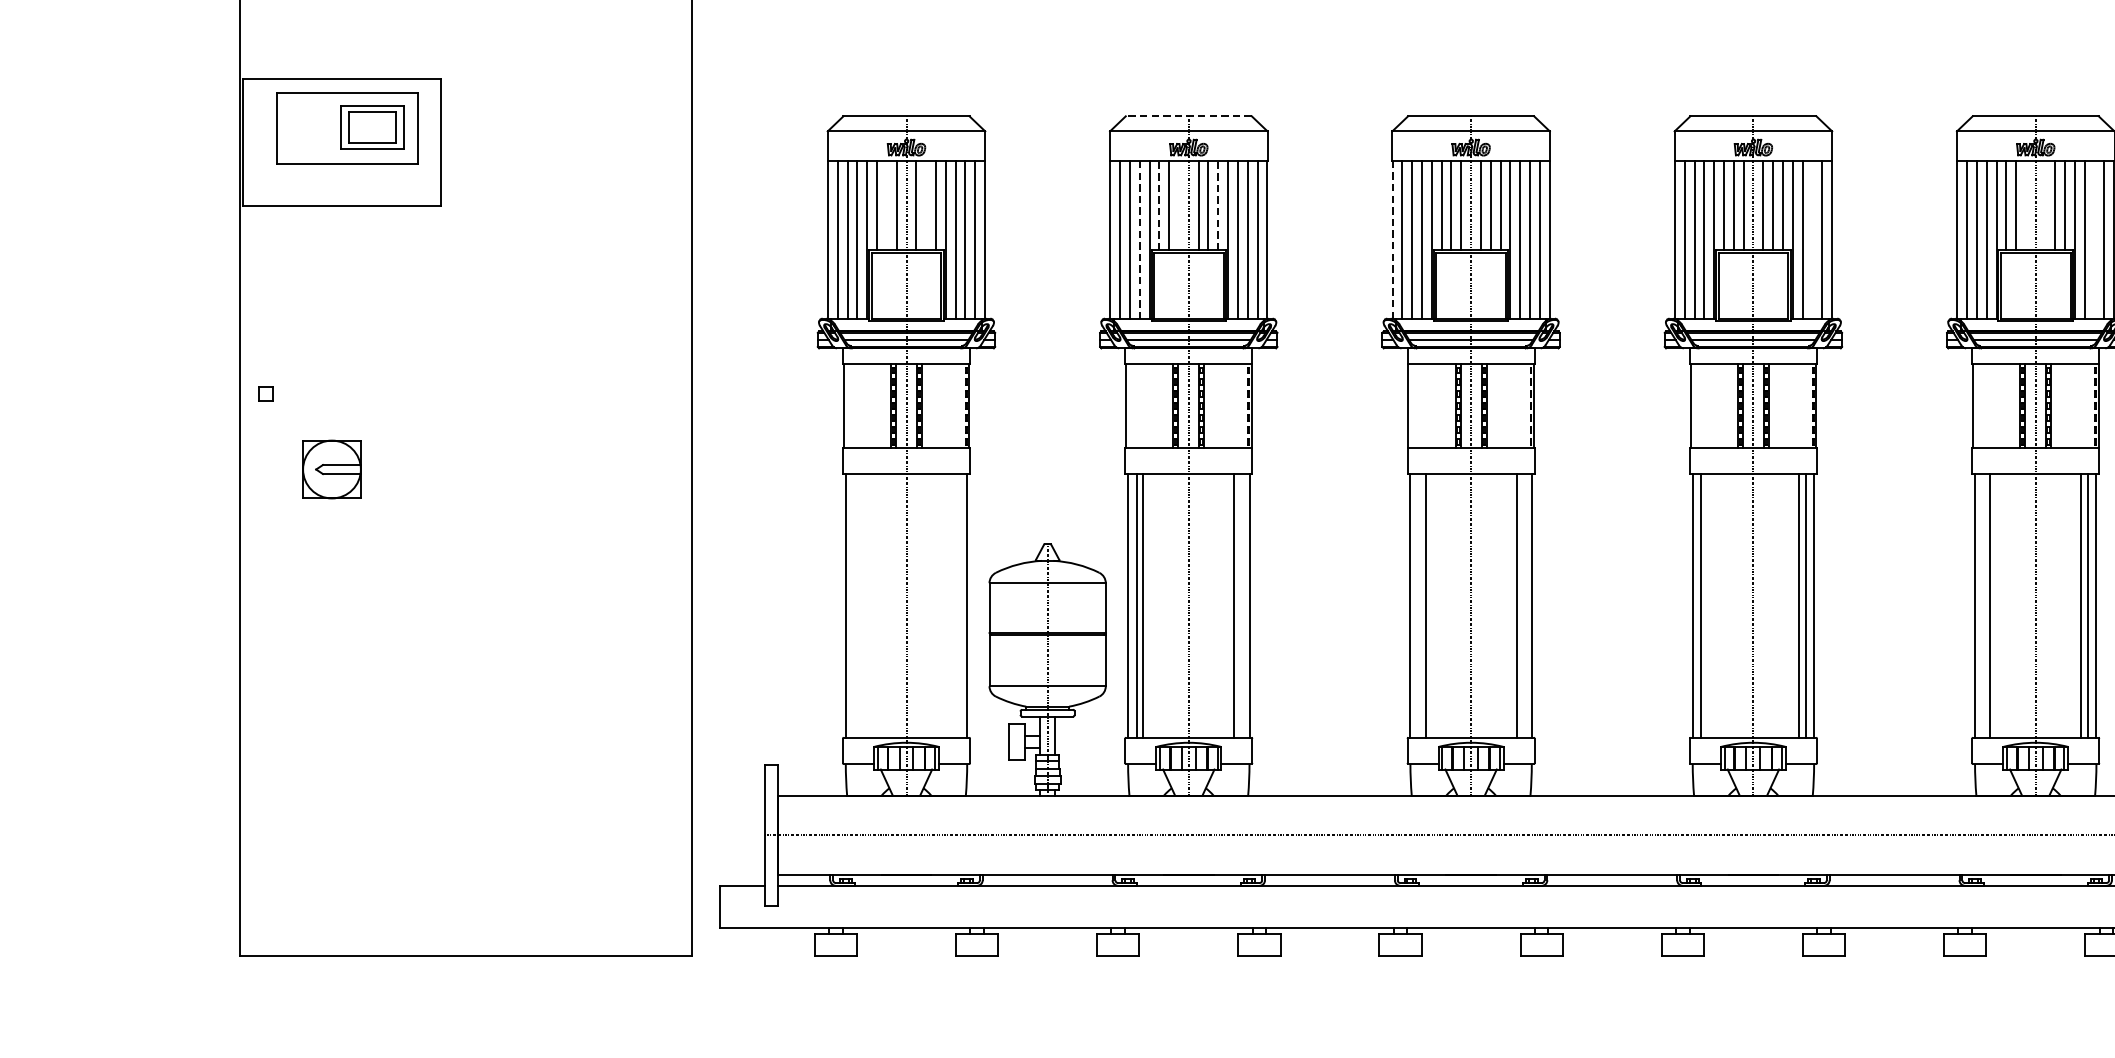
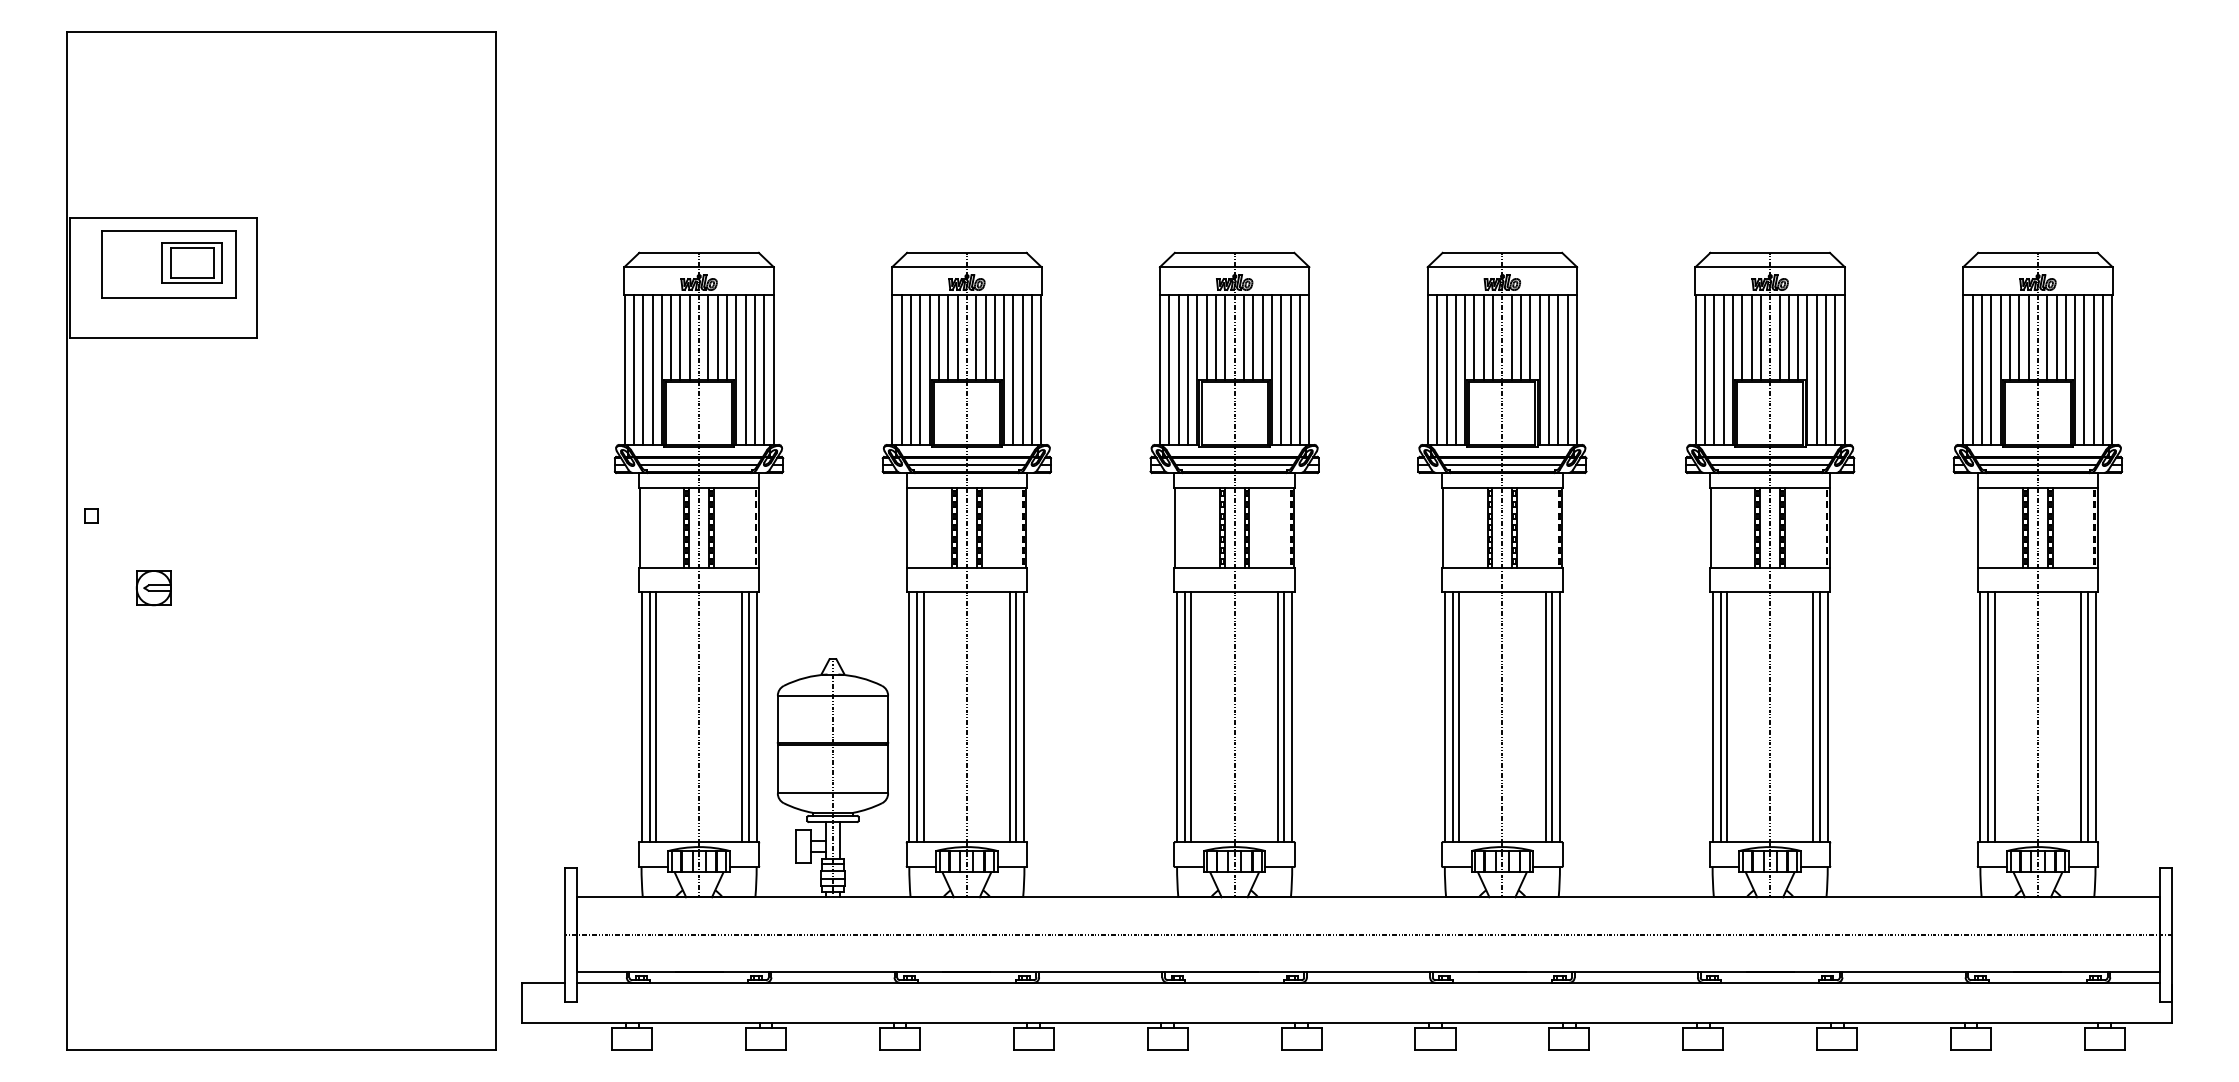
line: (1188, 115) -> (966, 252), dashed -> solid
line: (1158, 204) -> (938, 336), dashed -> solid
line: (1217, 204) -> (994, 336), dashed -> solid
line: (886, 205) -> (680, 337), added
line: (925, 205) -> (717, 337), added
line: (1178, 205) -> (957, 337), added
line: (2025, 205) -> (1760, 337), added
line: (2045, 205) -> (1779, 337), added
line: (1139, 239) -> (920, 369), dashed -> solid
line: (1392, 240) -> (1160, 370), dashed -> solid
line: (1812, 240) -> (1558, 370), added
line: (2095, 240) -> (1826, 370), added
part: (331, 470) -> (153, 588), size x0.62
line: (854, 606) -> (649, 717), added
line: (860, 606) -> (655, 717), added
line: (952, 606) -> (742, 717), added
line: (958, 606) -> (748, 717), added
line: (1241, 606) -> (1016, 717), added
line: (1419, 606) -> (1185, 717), added
line: (1523, 606) -> (1284, 717), added
line: (1708, 606) -> (1459, 717), added
line: (1983, 606) -> (1720, 717), added

